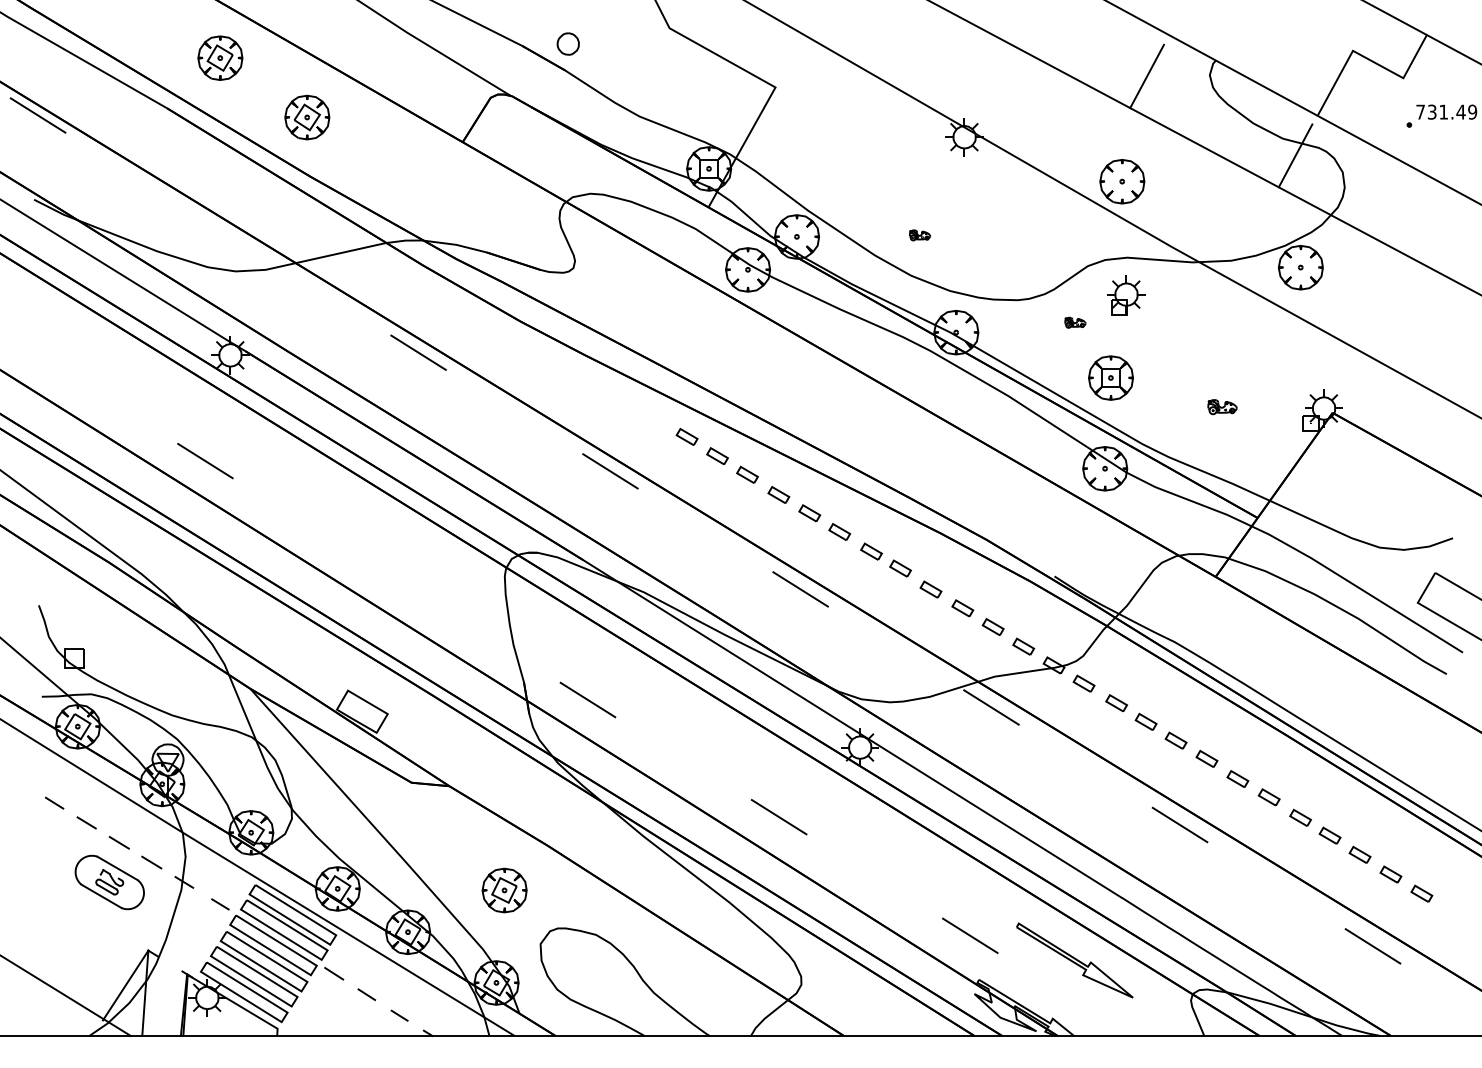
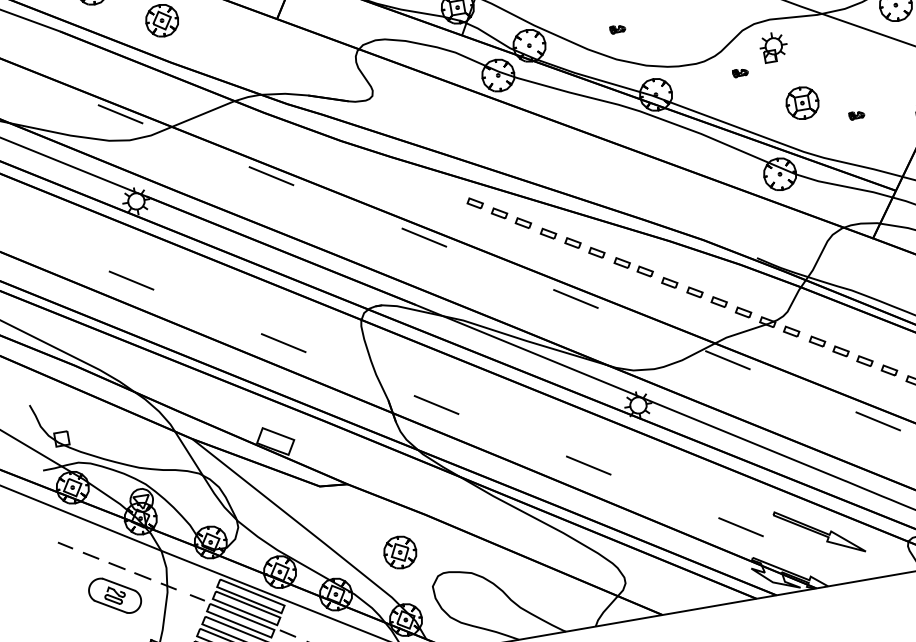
line: (229, 234) -> (120, 114), added
part: (1110, 377) -> (802, 102), moved
part: (1222, 407) -> (856, 115), size x0.71
line: (395, 580) -> (283, 342), added

